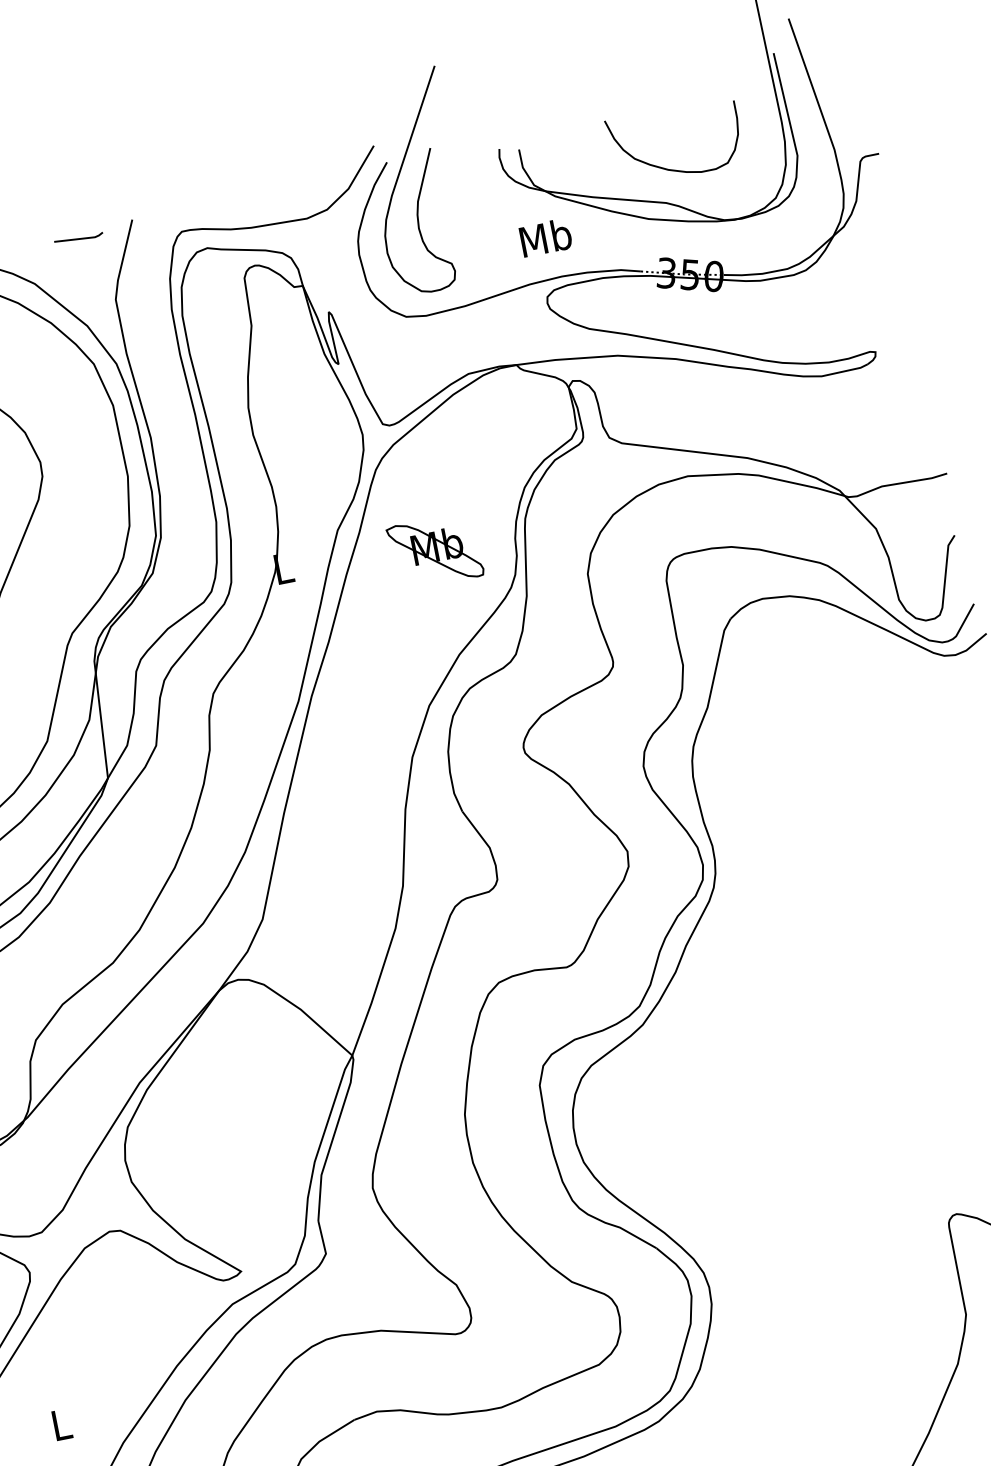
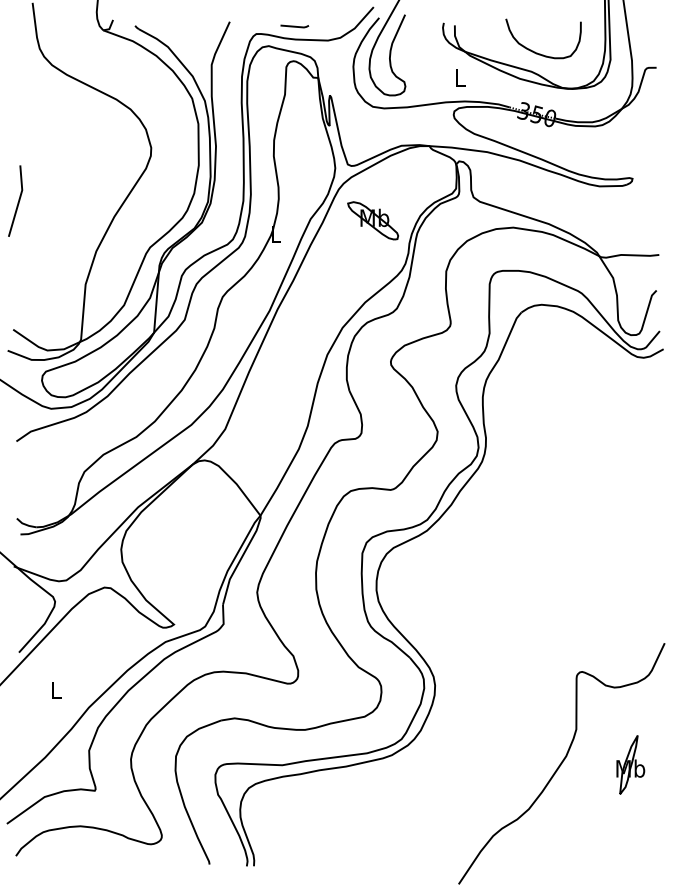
text: (544, 237) -> (459, 77), Mb -> L
line: (78, 238) -> (294, 26), moved
part: (434, 551) -> (372, 220), moved

